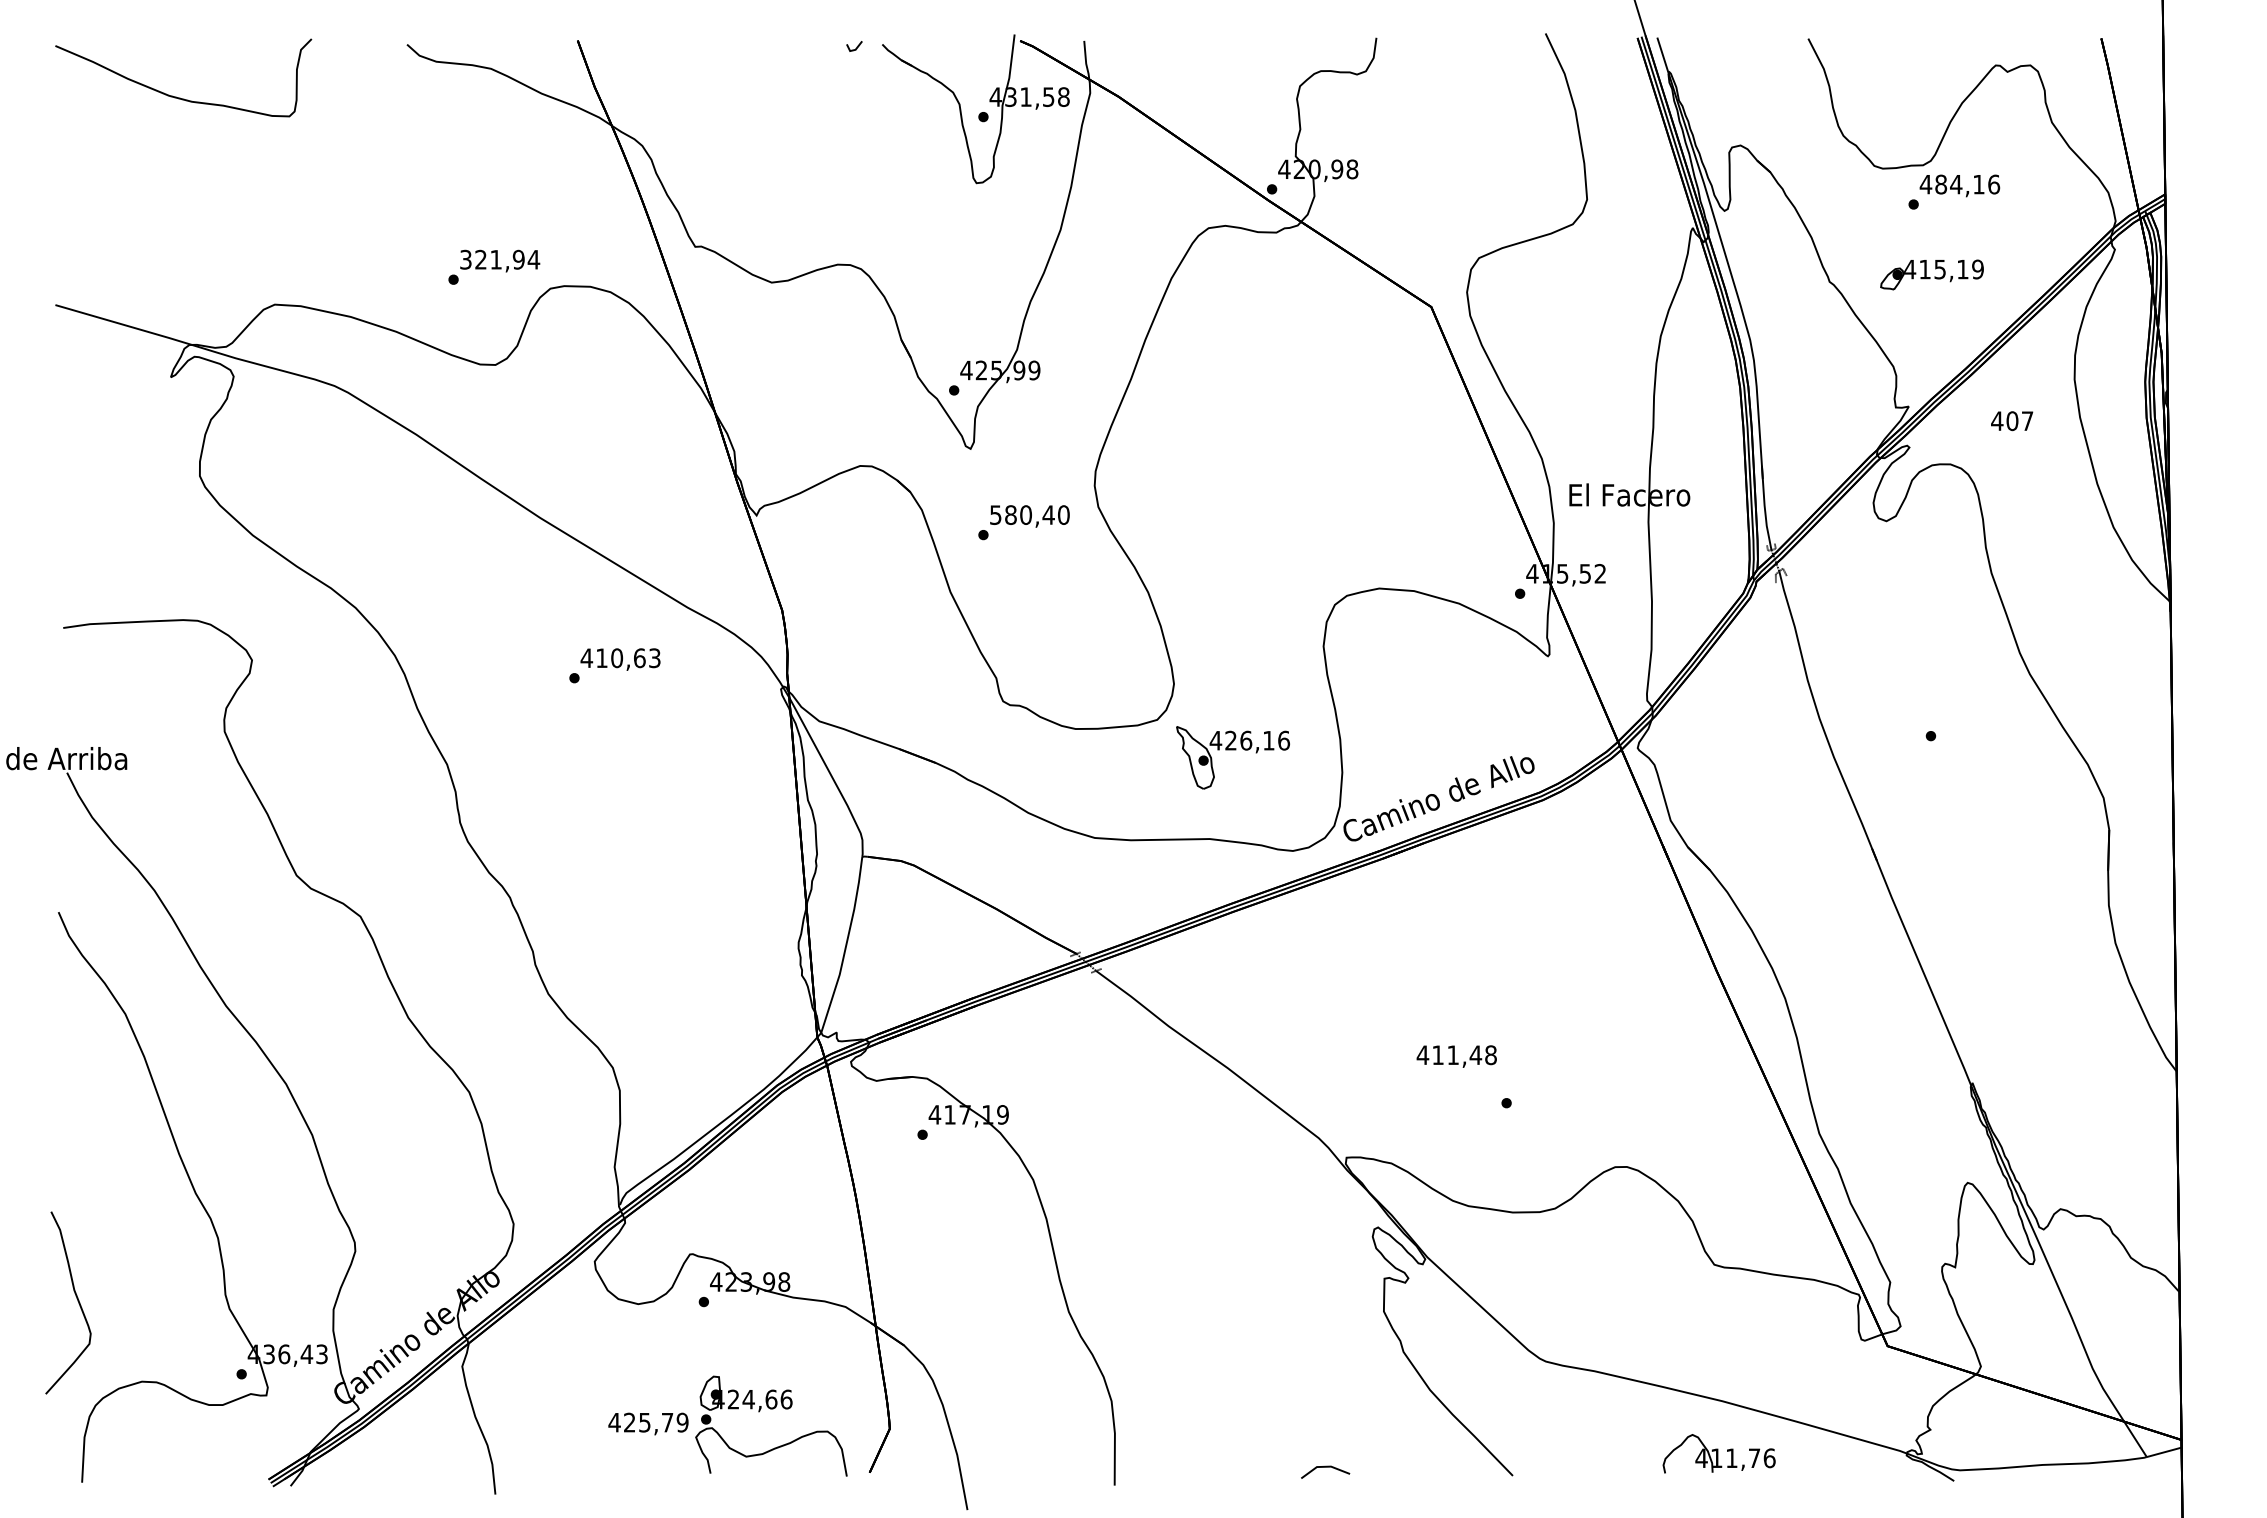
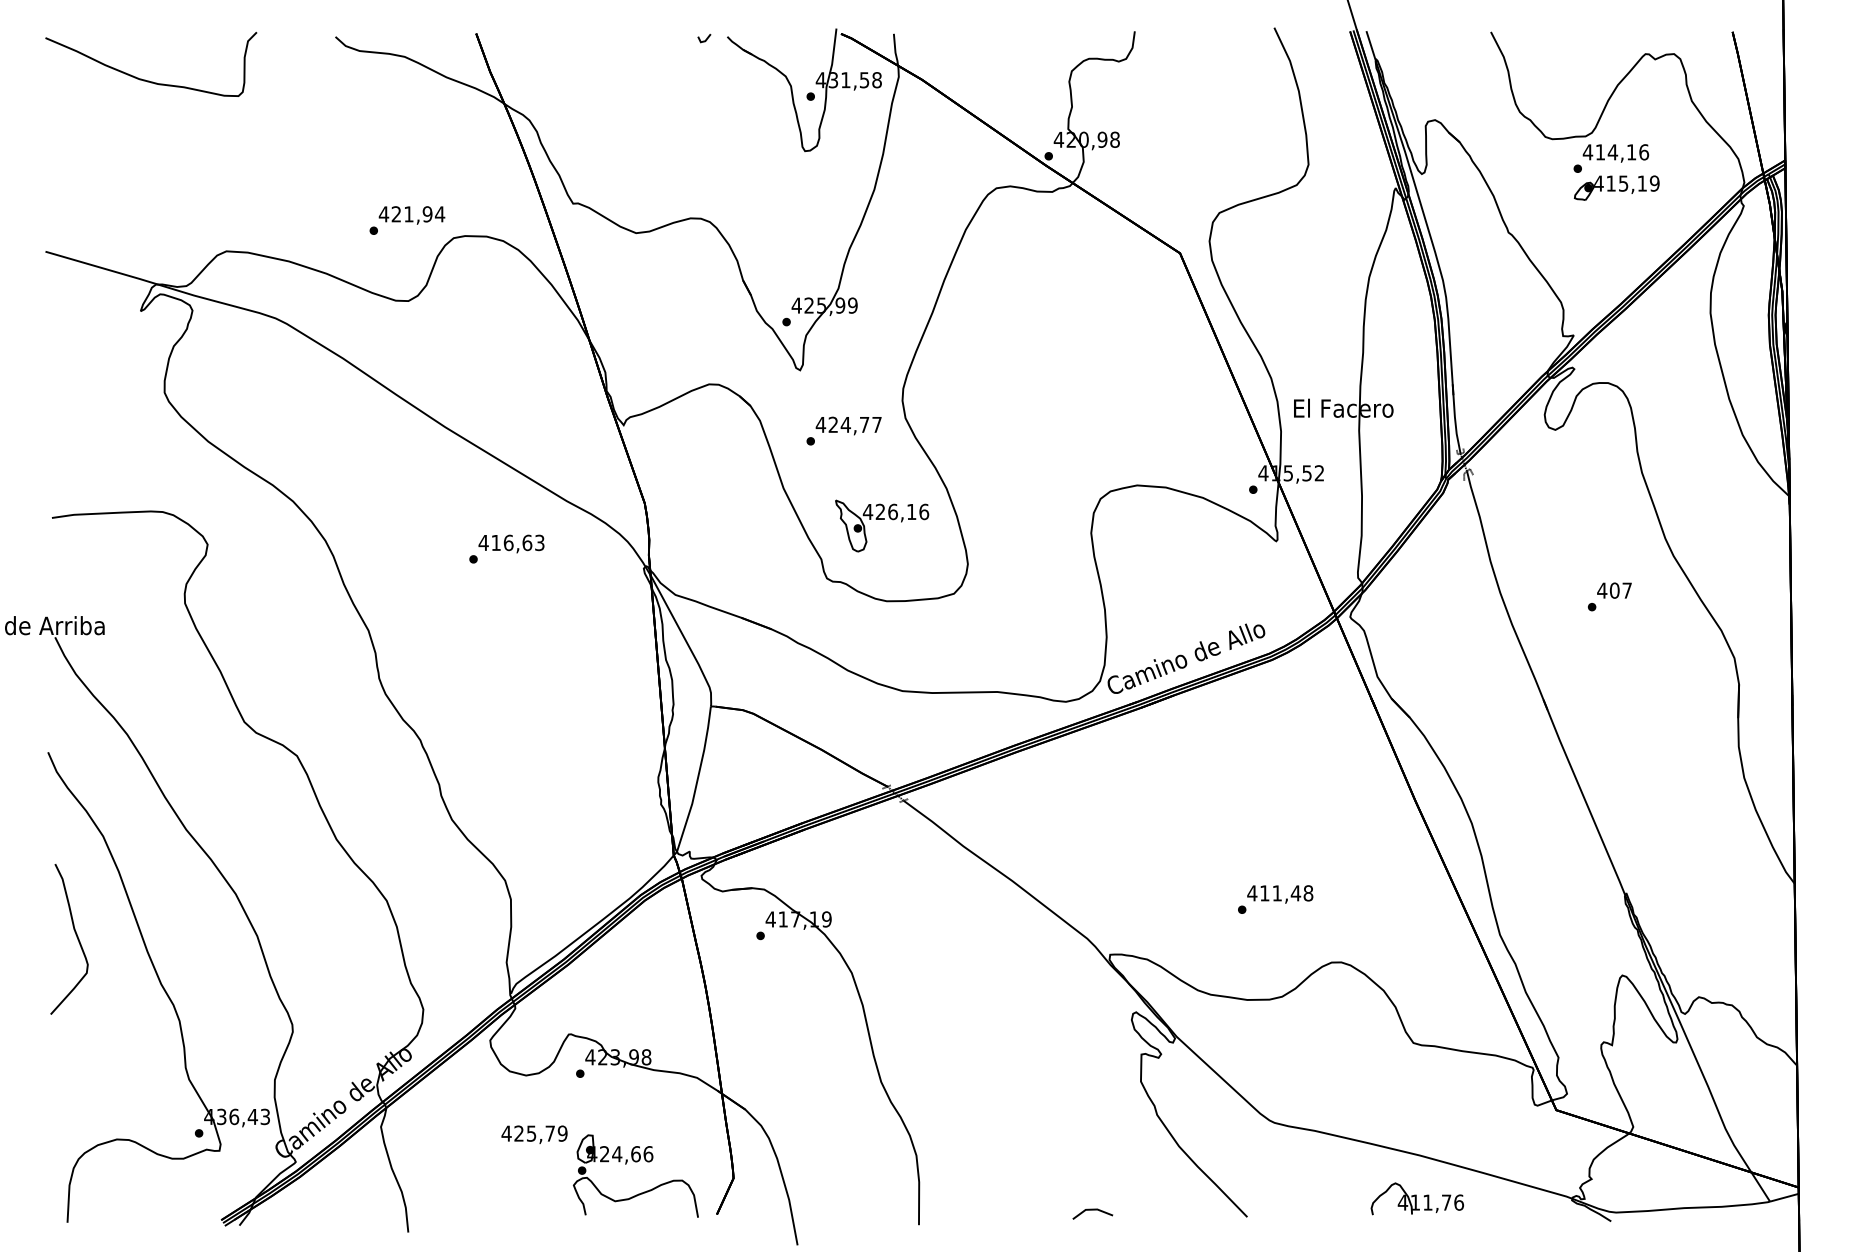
text: (1941, 184) -> (1600, 152), 484,16 -> 414,16
text: (465, 259) -> (383, 214), 321,94 -> 421,94
part: (1931, 274) -> (1616, 187), moved
text: (2012, 421) -> (1614, 590), moved
text: (1029, 515) -> (848, 425), 580,40 -> 424,77
text: (617, 657) -> (509, 542), 410,63 -> 416,63
part: (1232, 750) -> (881, 520), moved
text: (1456, 1056) -> (1280, 894), moved
part: (76, 1298) -> (76, 935), moved
text: (648, 1423) -> (534, 1134), moved

